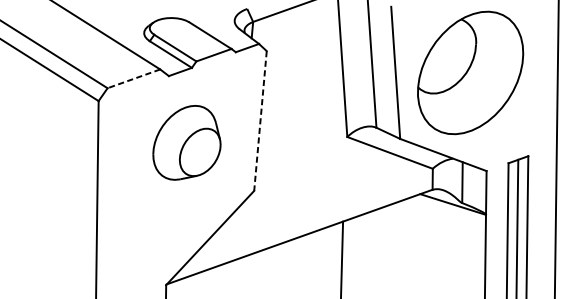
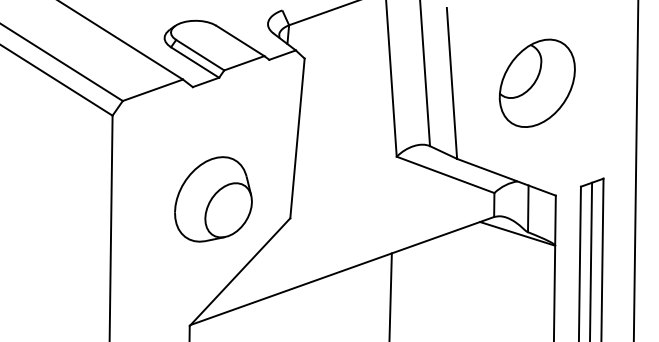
part: (469, 72) -> (536, 82), size x0.62
line: (133, 79) -> (152, 90), dashed -> solid
line: (260, 121) -> (297, 138), dashed -> solid
part: (186, 142) -> (213, 199), moved

